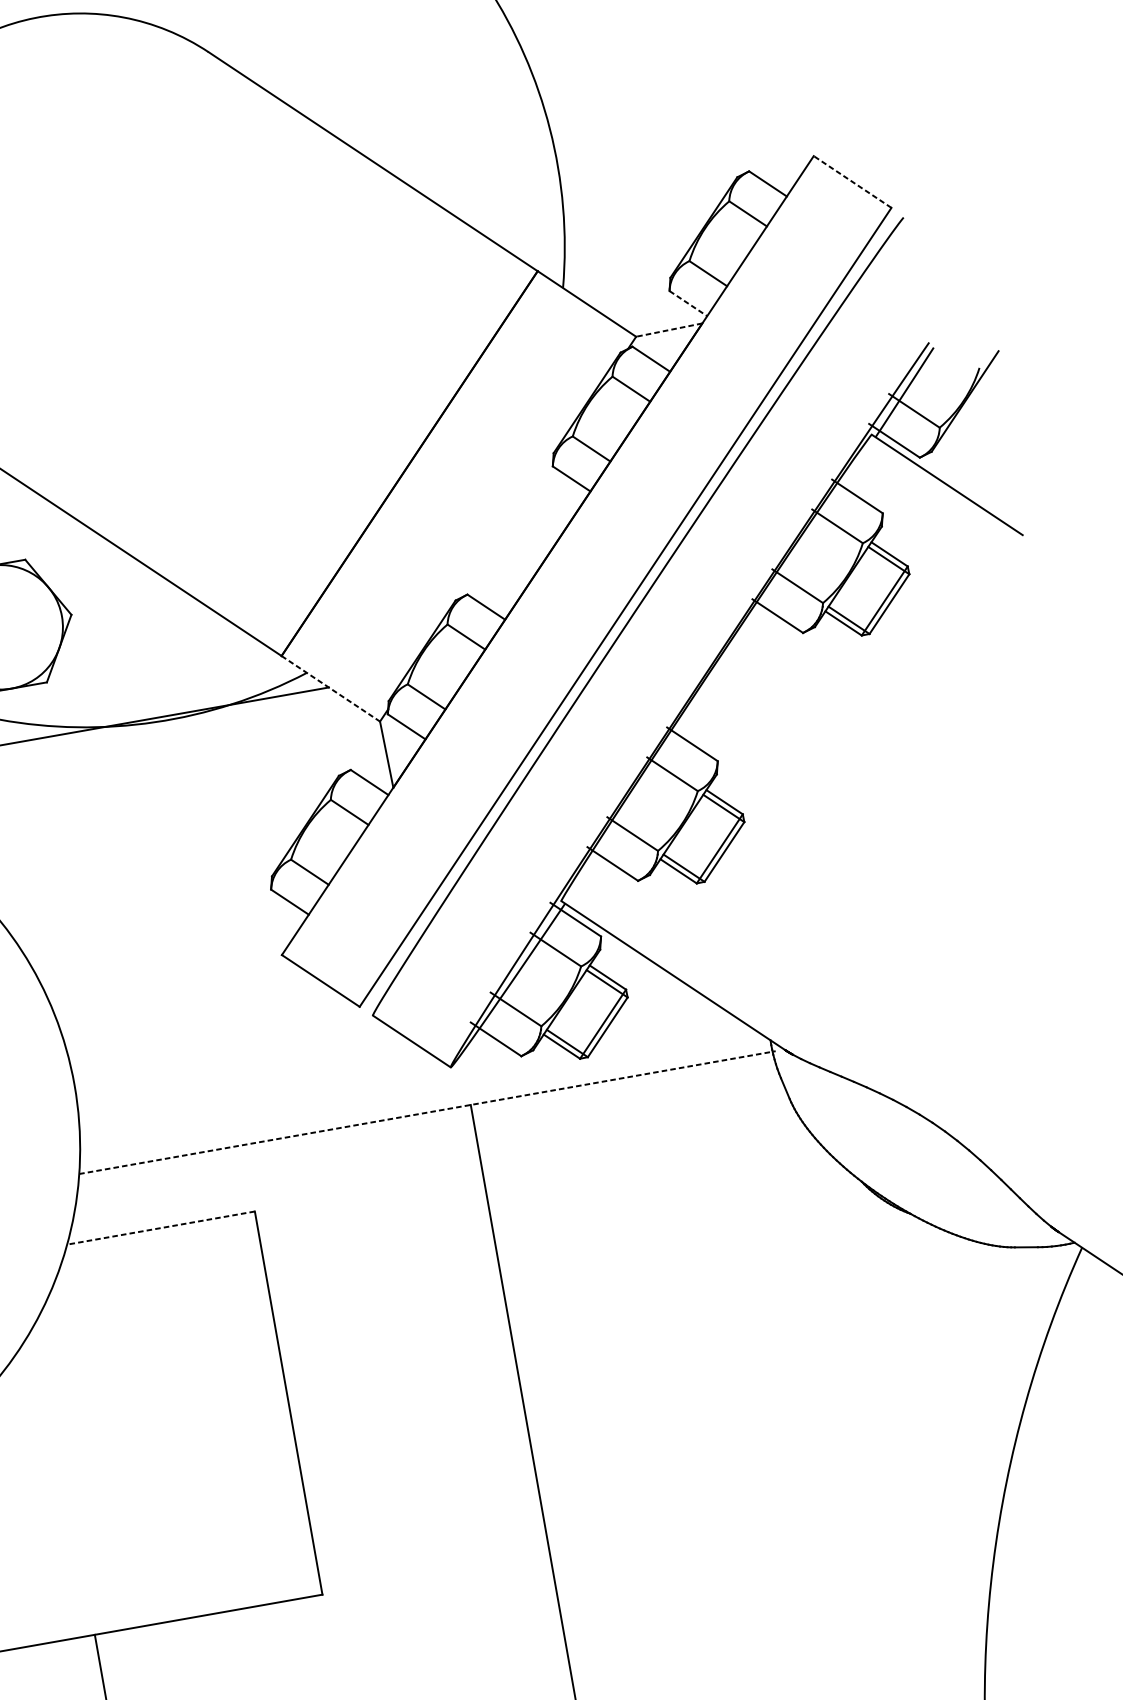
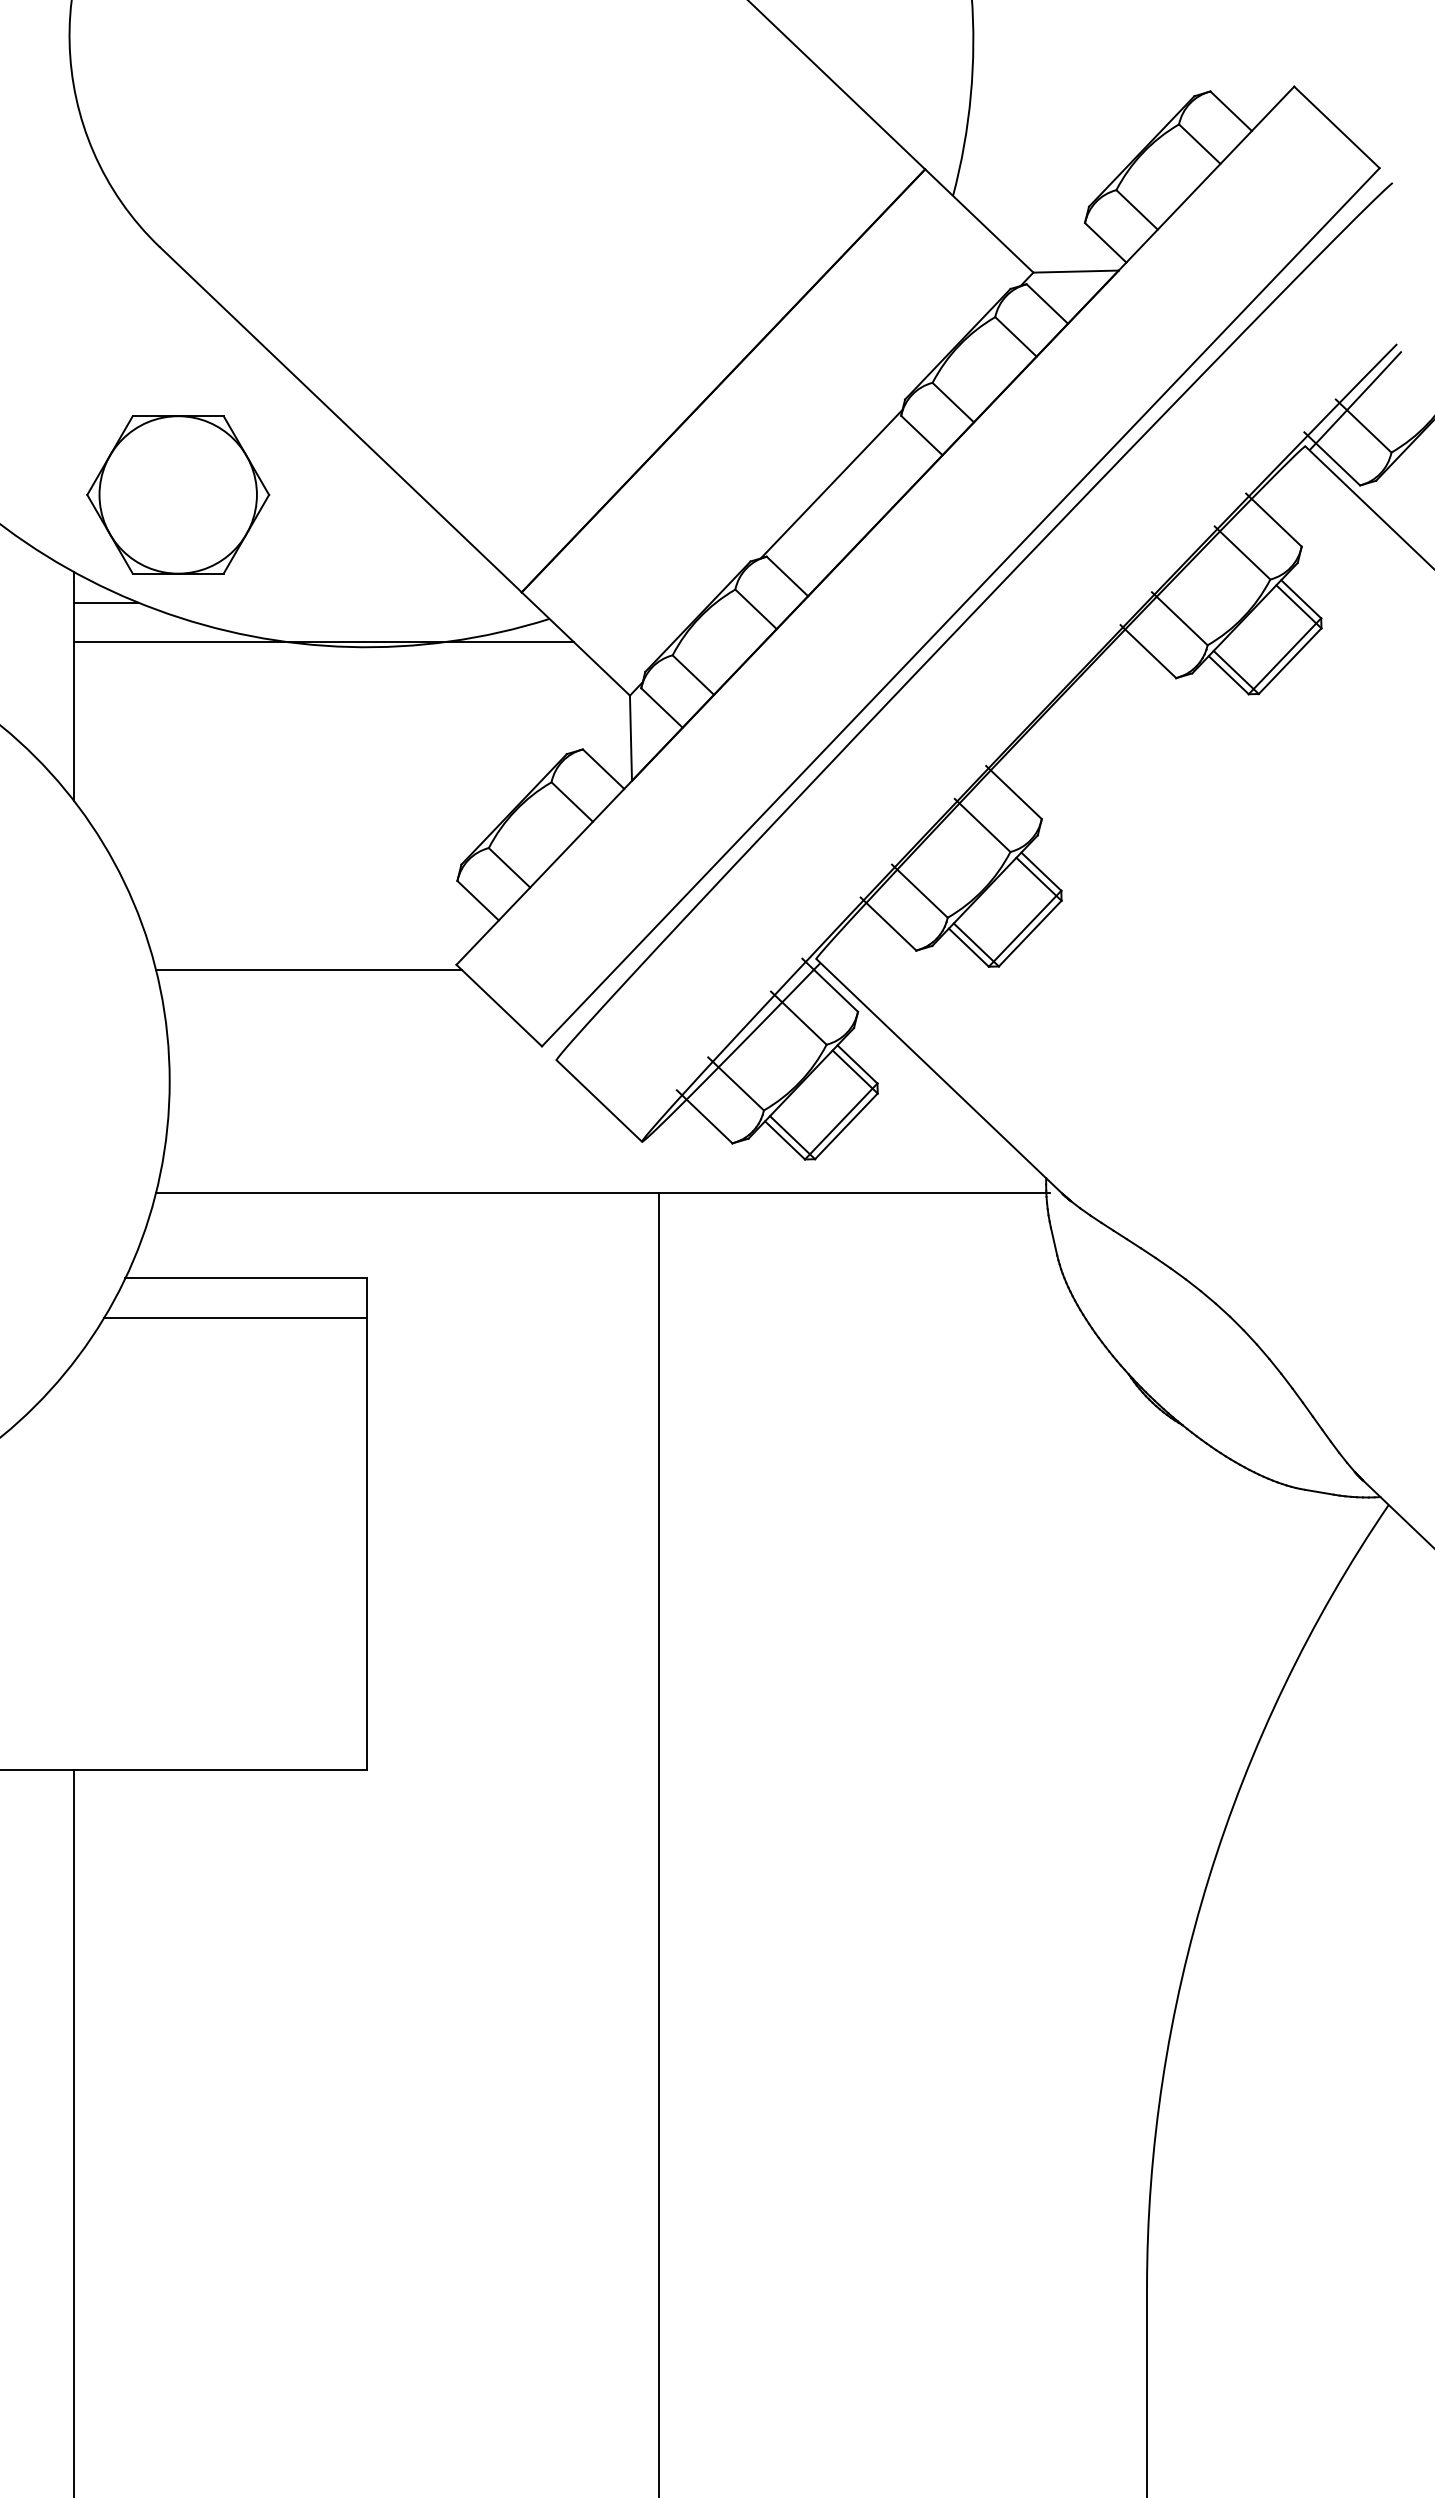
line: (852, 182) -> (1336, 127), dashed -> solid
line: (688, 303) -> (1105, 242), dashed -> solid
line: (669, 329) -> (1076, 271), dashed -> solid
line: (507, 528) -> (831, 483), added
line: (330, 688) -> (575, 643), dashed -> solid
line: (167, 979) -> (308, 969), added
line: (427, 1112) -> (603, 1192), dashed -> solid
line: (160, 1228) -> (245, 1278), dashed -> solid
line: (158, 1260) -> (235, 1317), added

